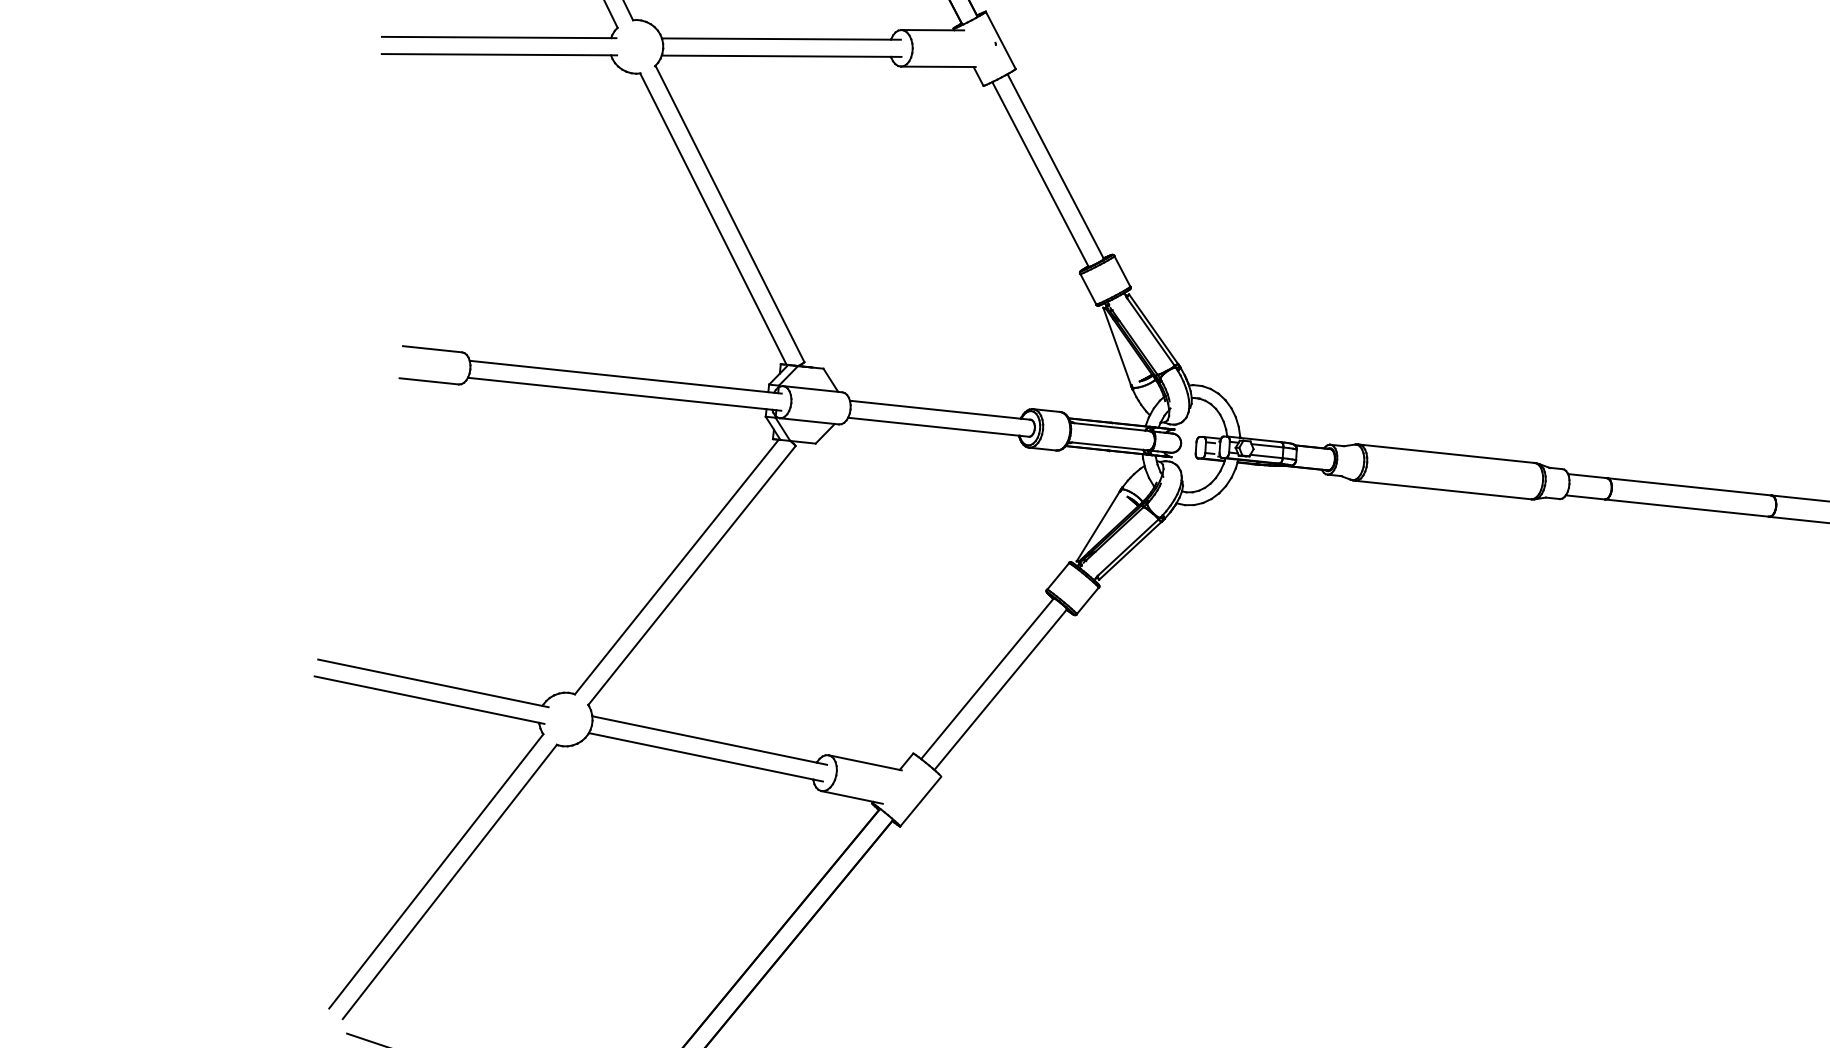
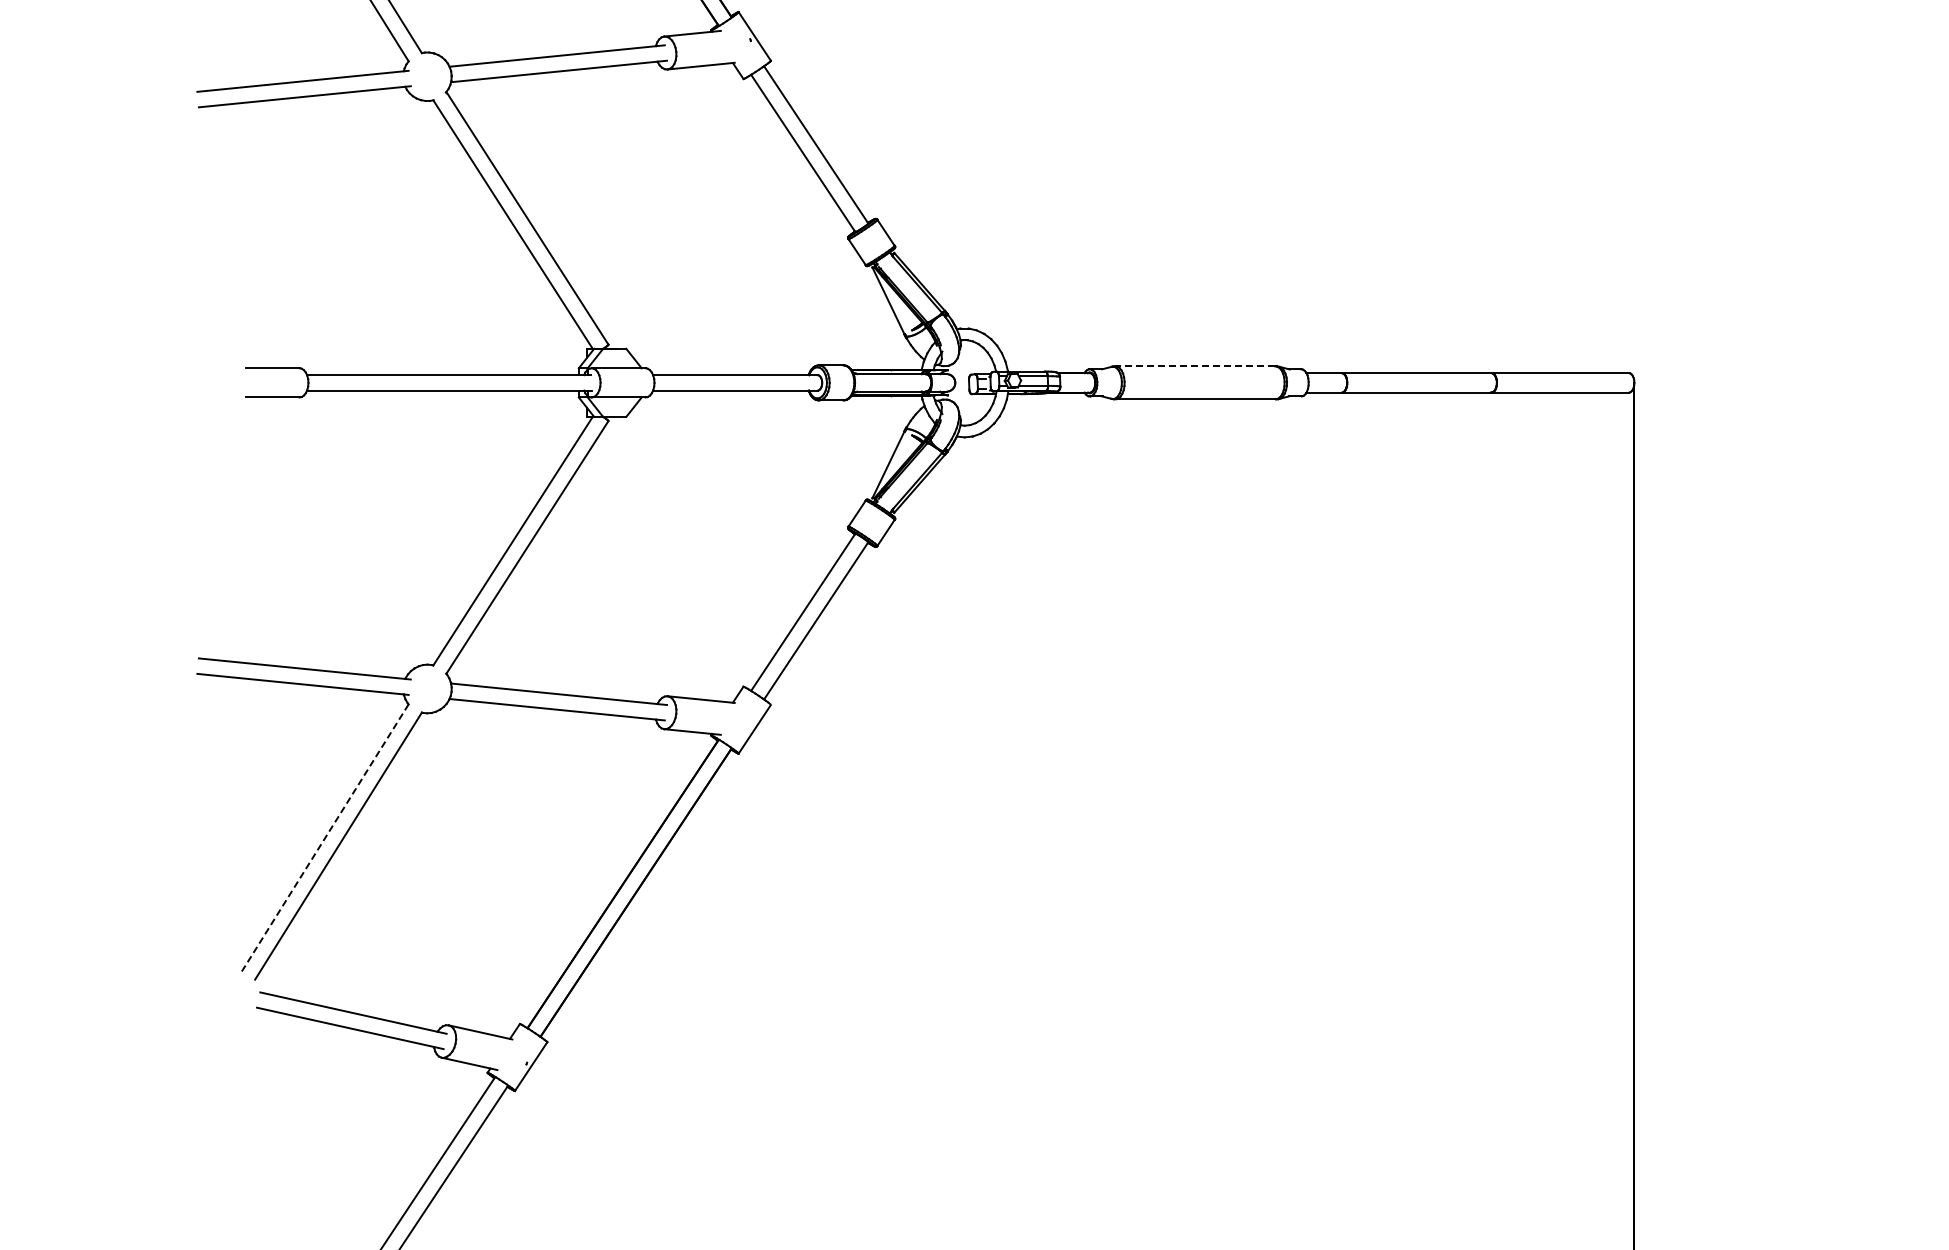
line: (1445, 453) -> (1194, 366), solid -> dashed
line: (436, 872) -> (325, 838), solid -> dashed

